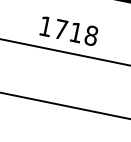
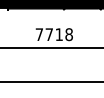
text: (44, 25) -> (38, 34), 1718 -> 7718

